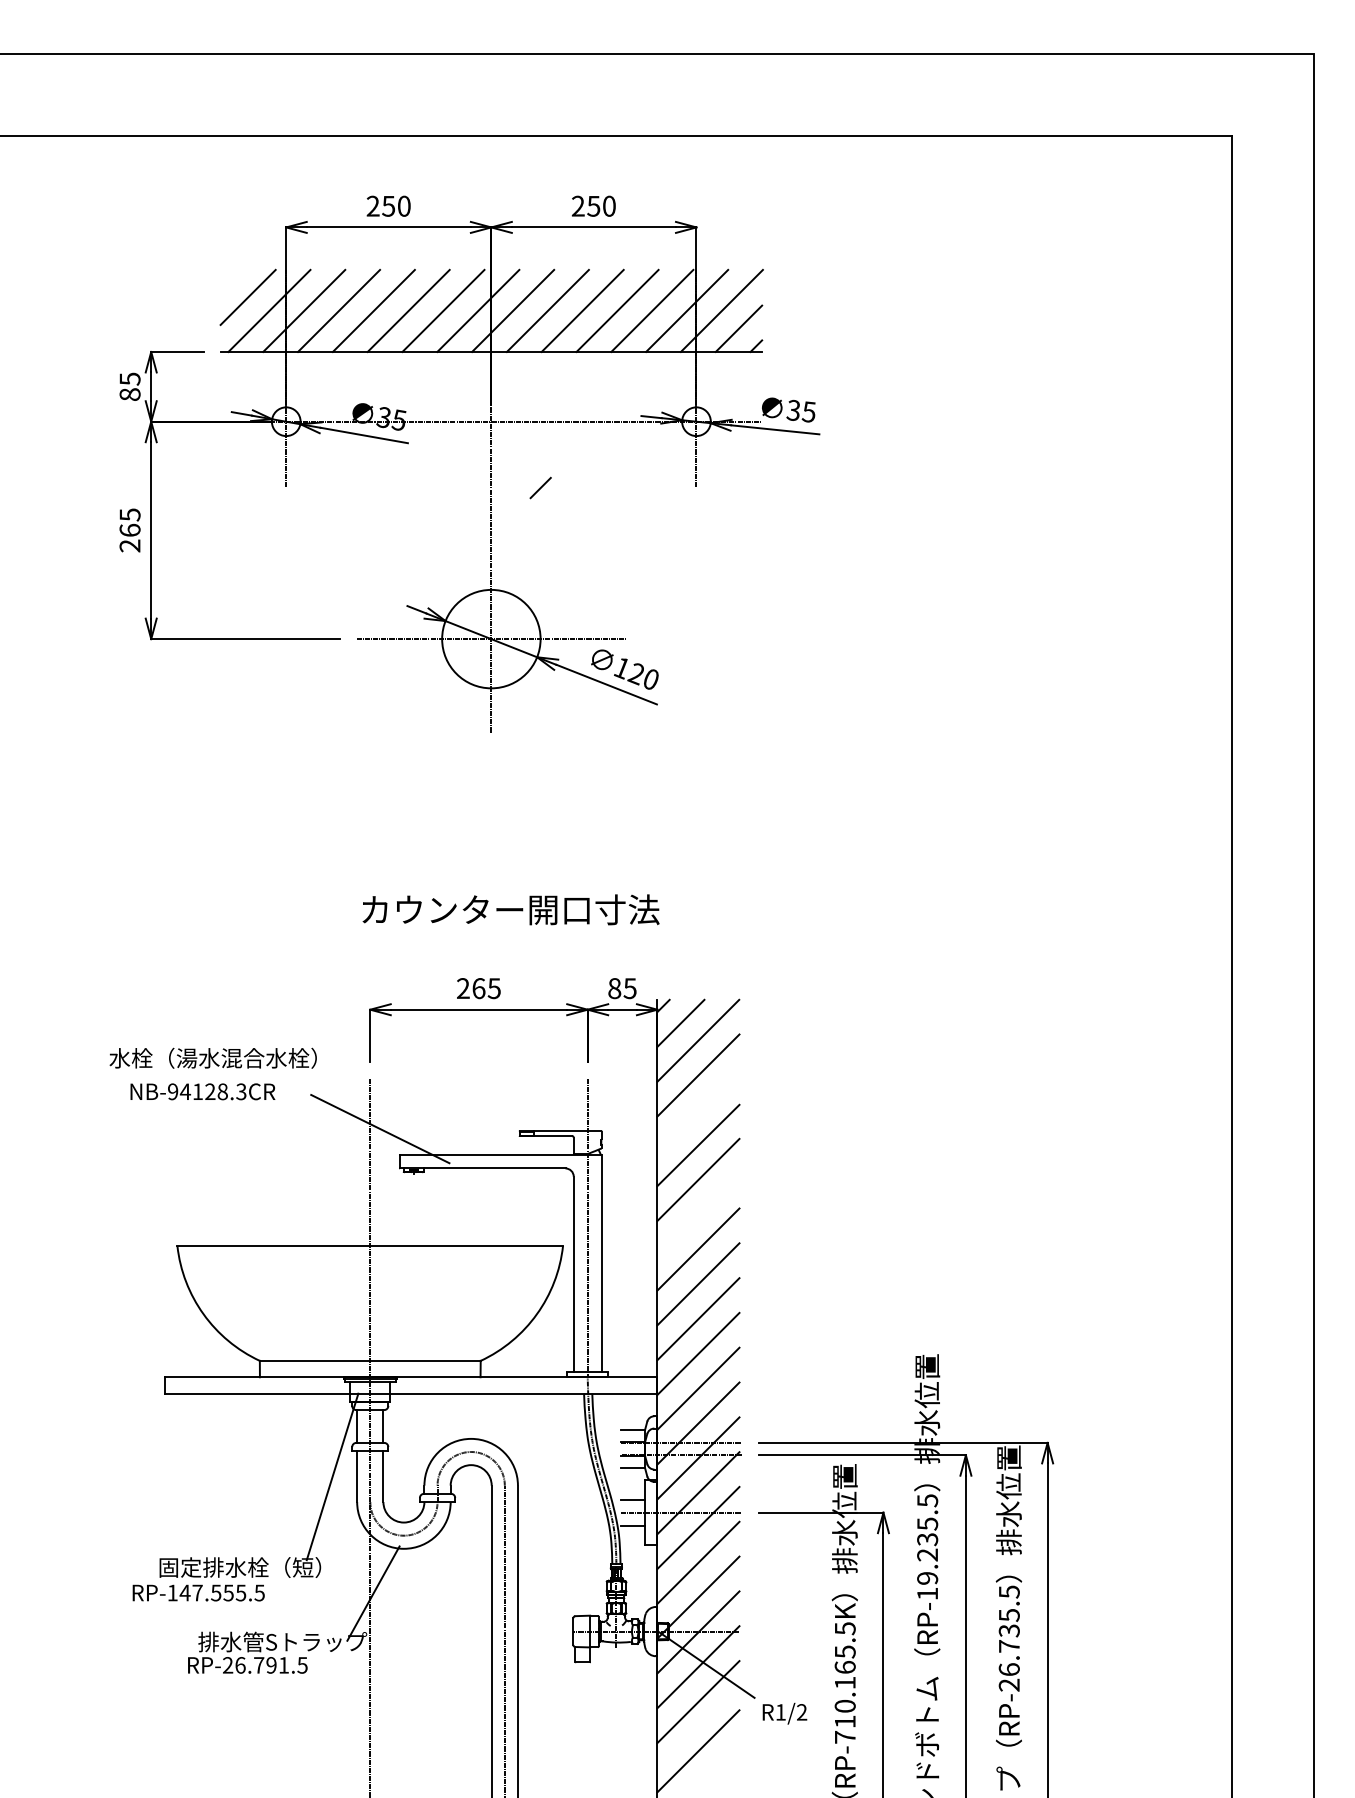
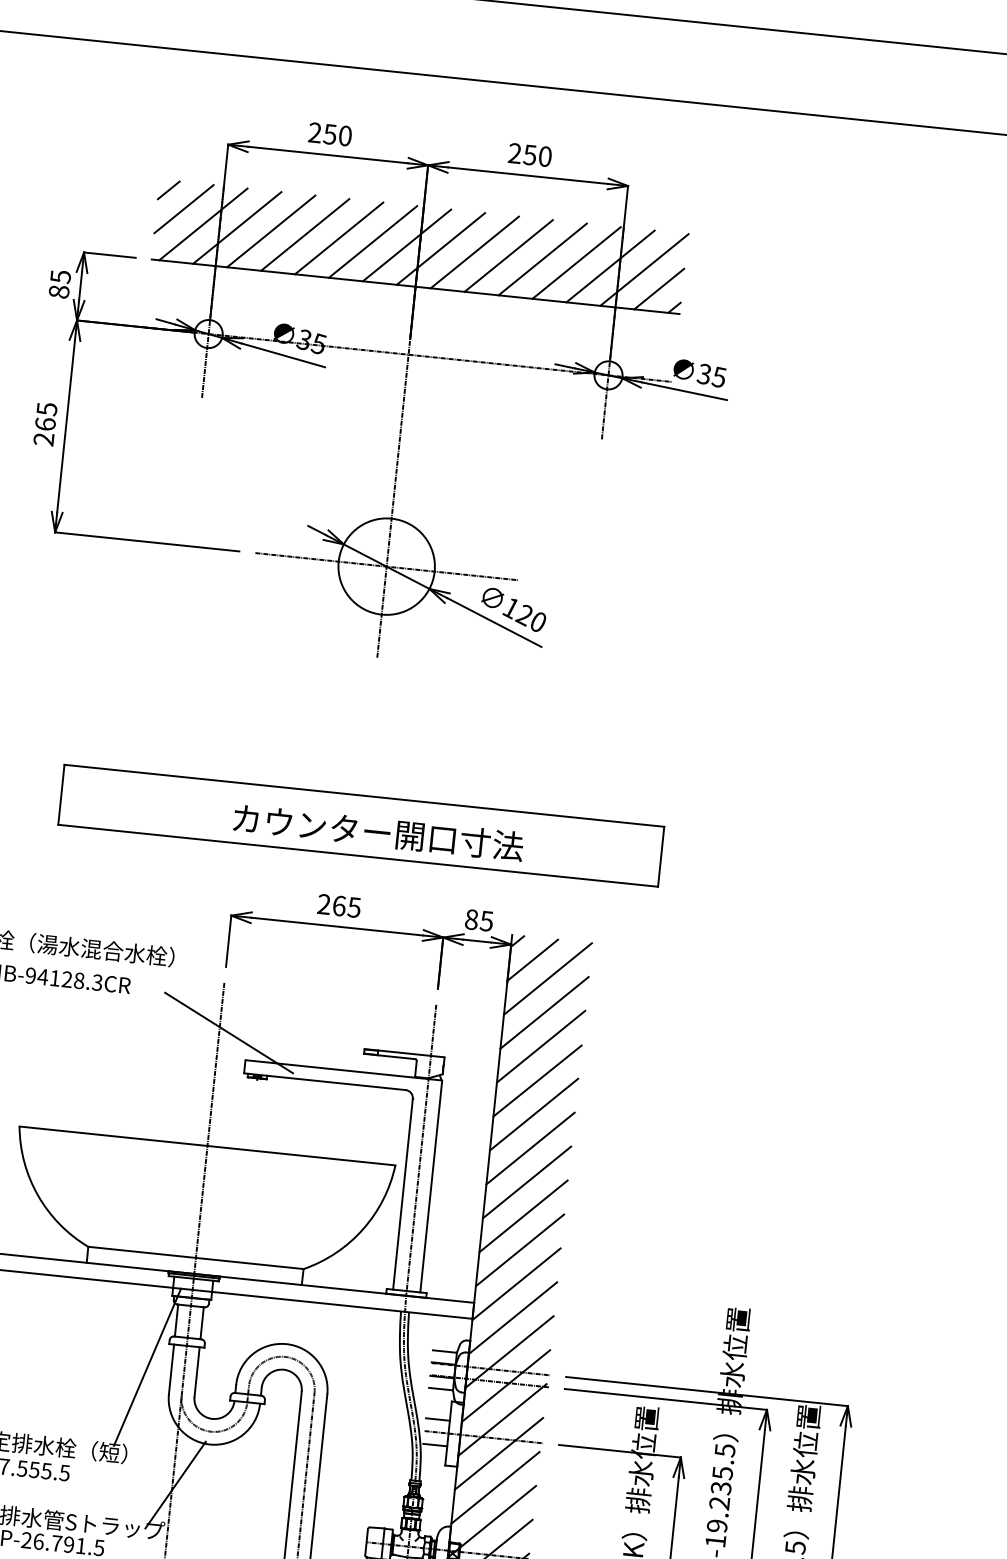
line: (540, 487) -> (168, 189), moved
part: (492, 904) -> (361, 825), added
line: (698, 1110) -> (541, 1046), added
line: (698, 1214) -> (530, 1148), added

